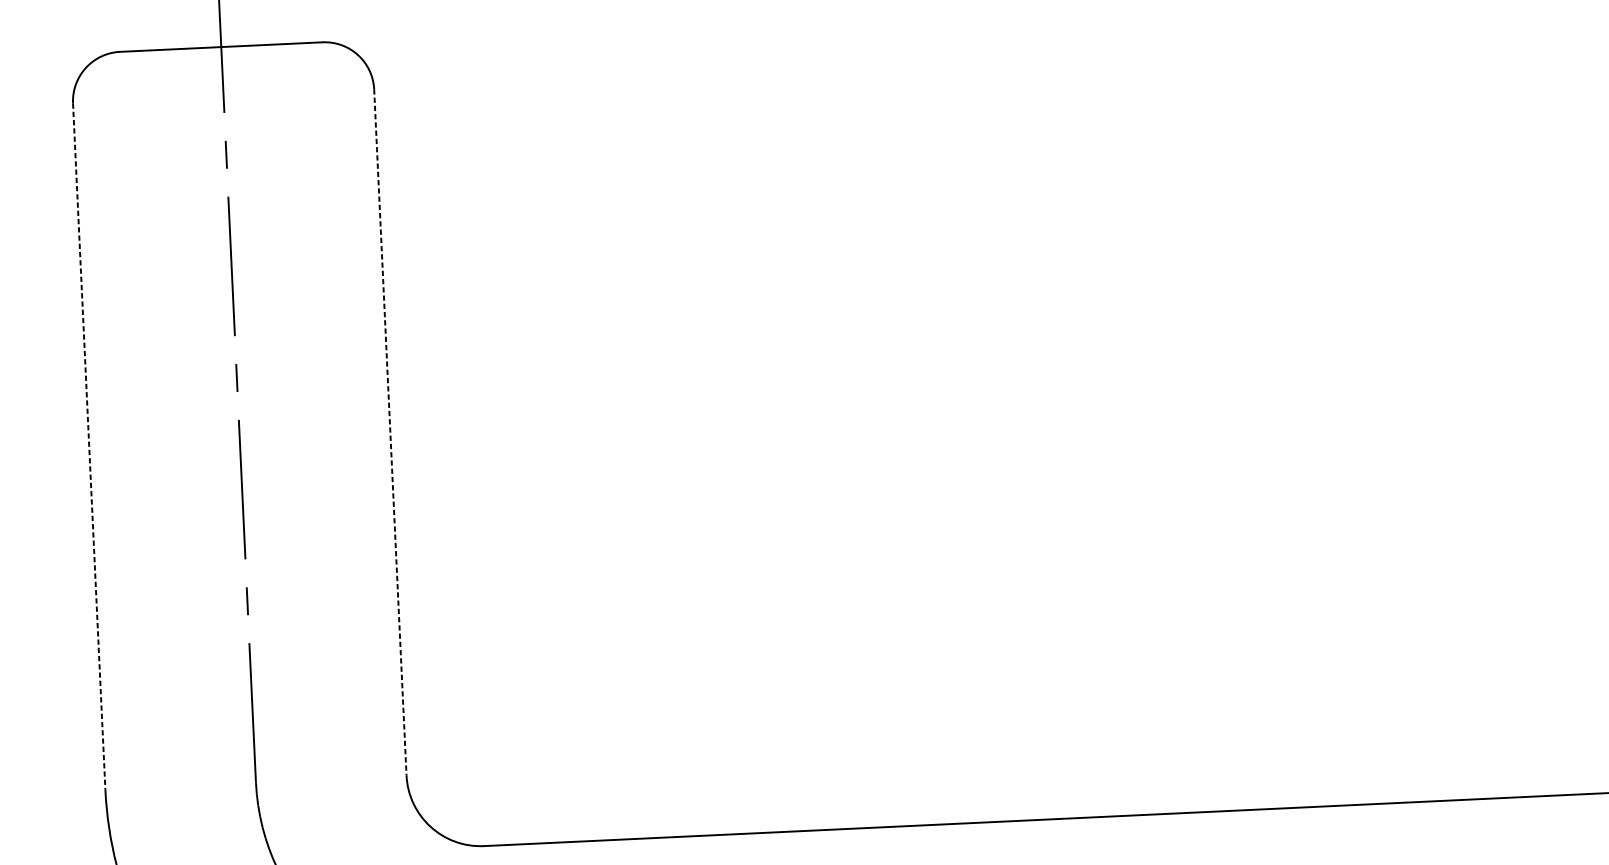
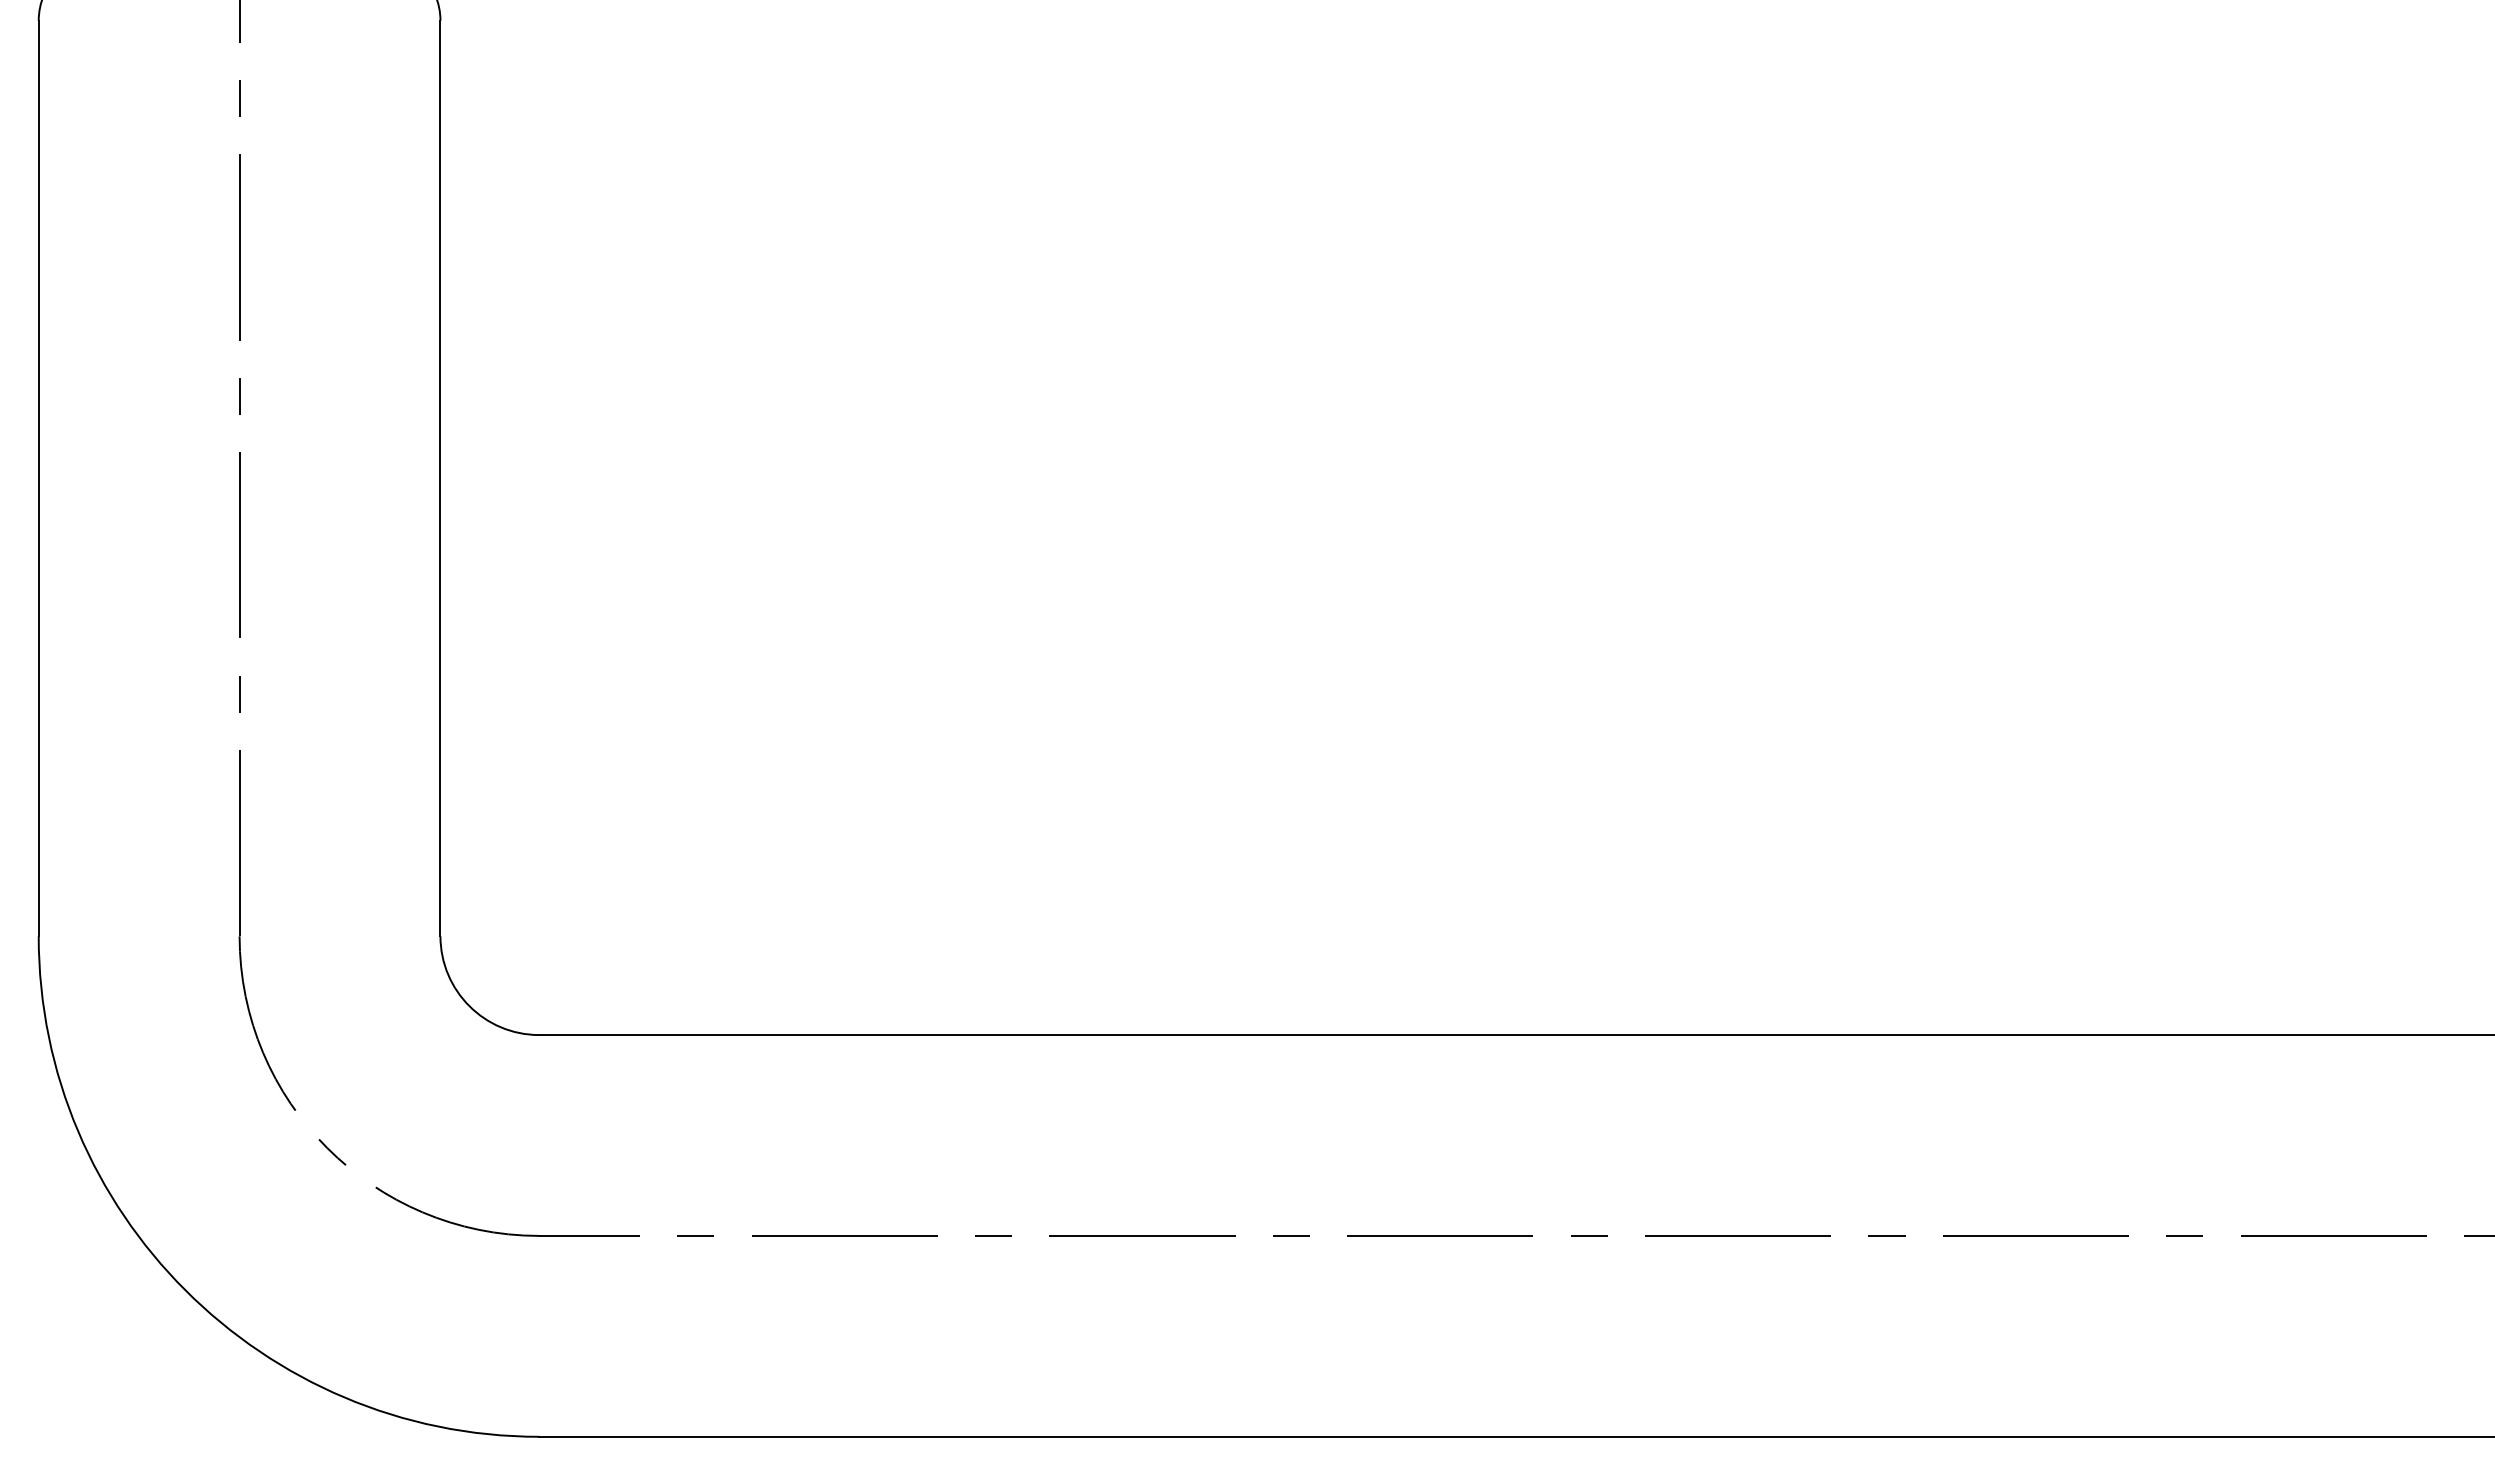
line: (390, 432) -> (440, 478), dashed -> solid
line: (89, 446) -> (38, 478), dashed -> solid

